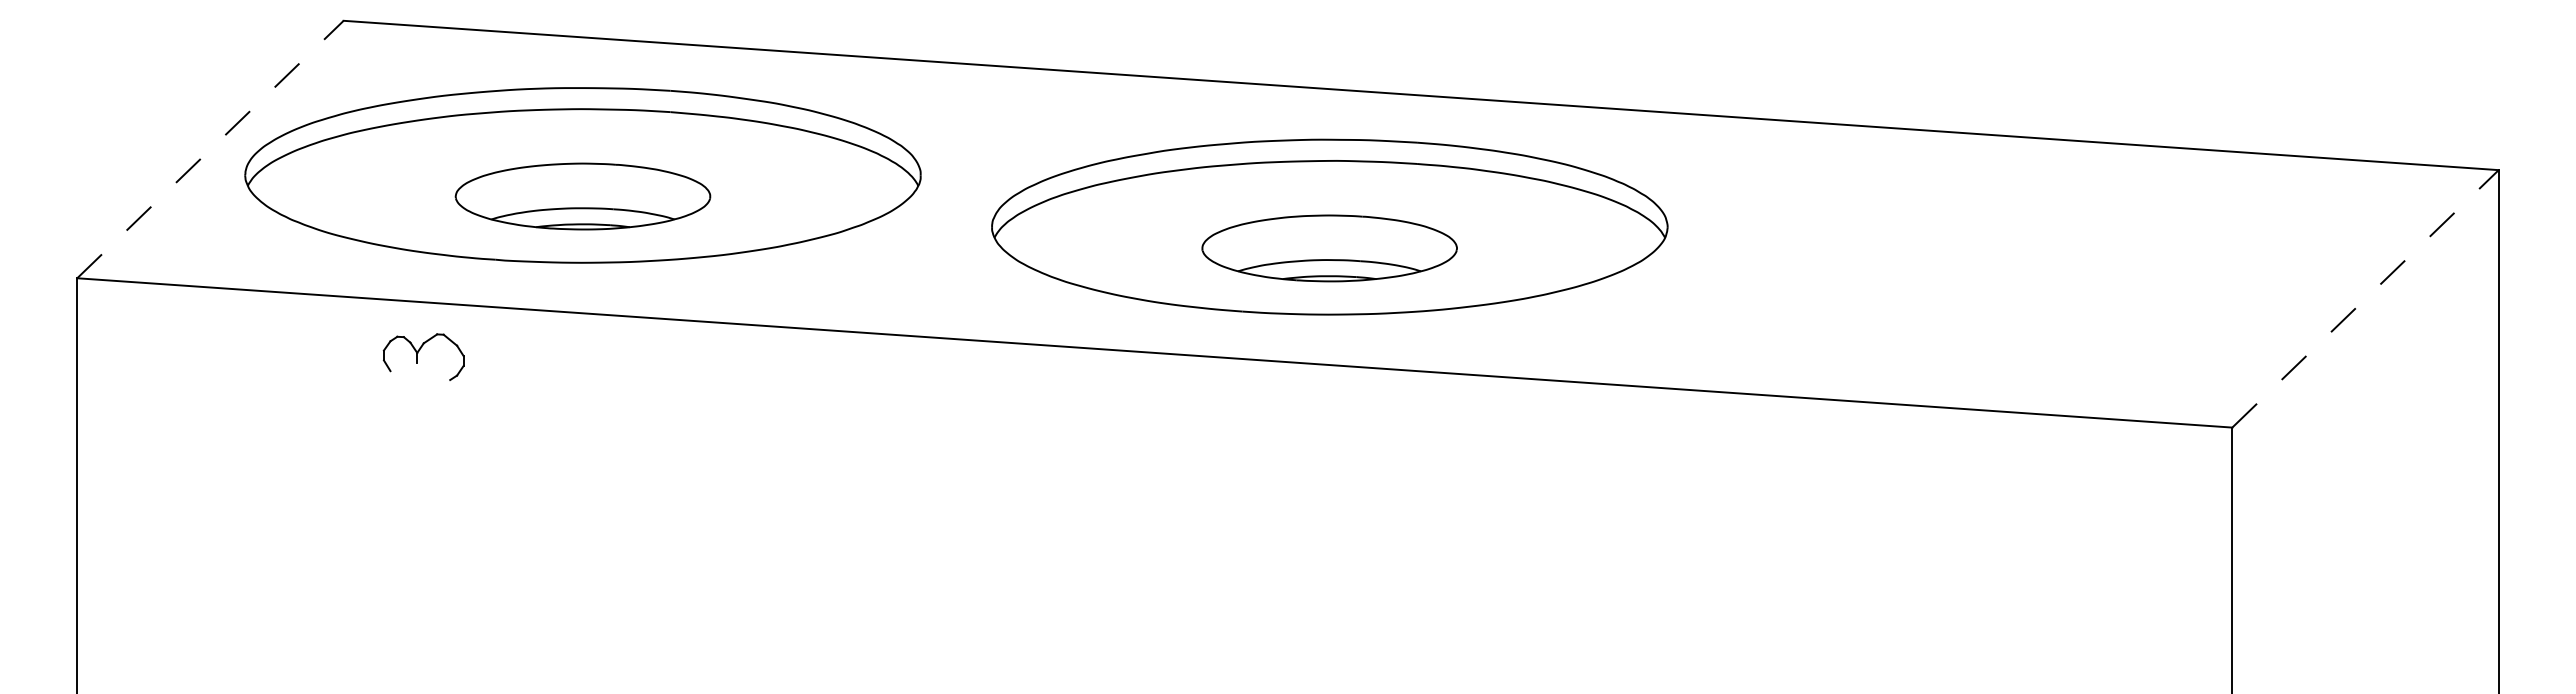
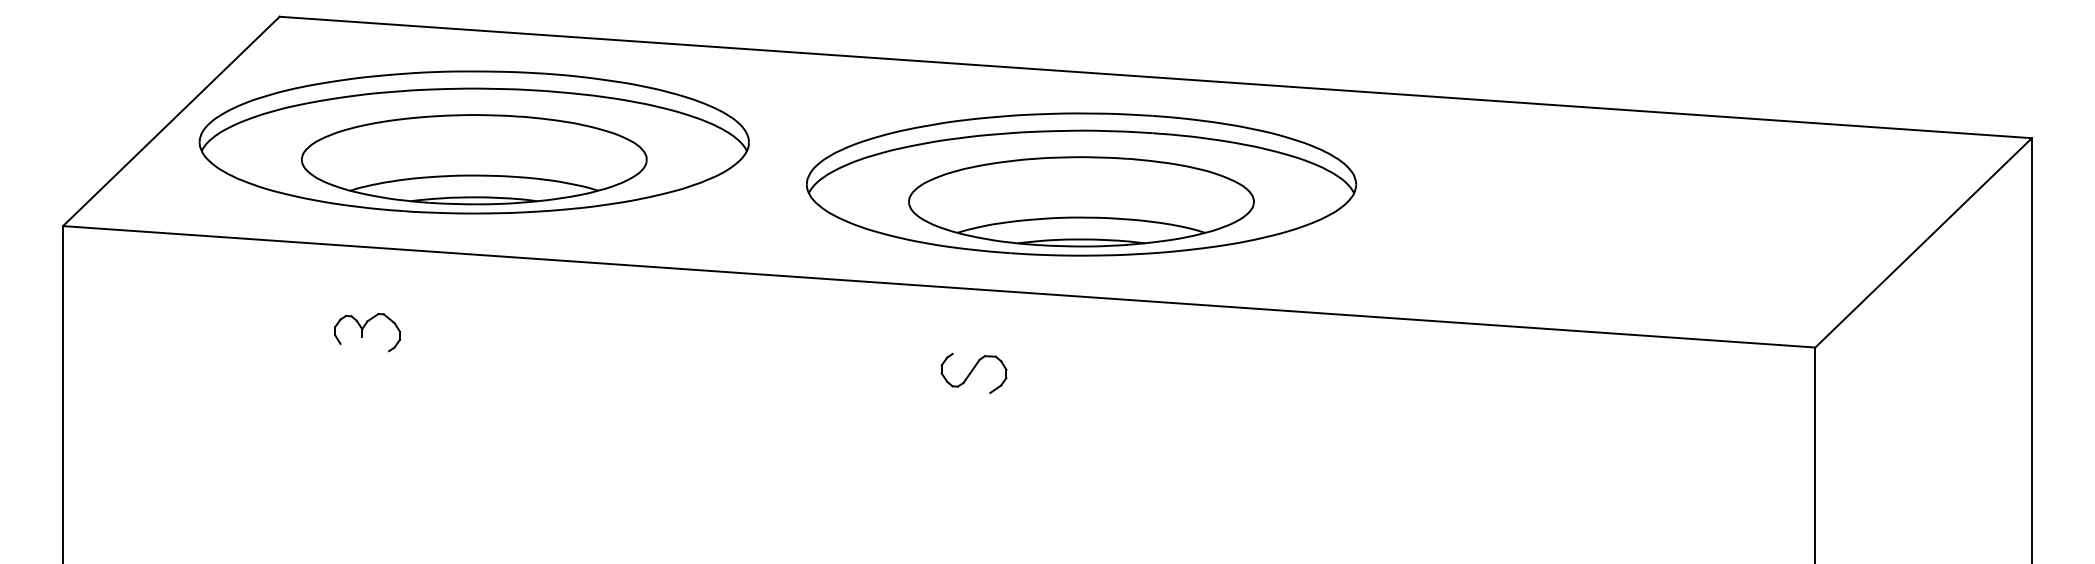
line: (210, 149) -> (171, 121), dashed -> solid
part: (582, 196) -> (473, 159), size x1.67
part: (1329, 248) -> (1081, 201), size x1.67
line: (2365, 298) -> (1923, 242), dashed -> solid
part: (423, 356) -> (367, 332), moved
part: (1197, 459) -> (973, 373), added

